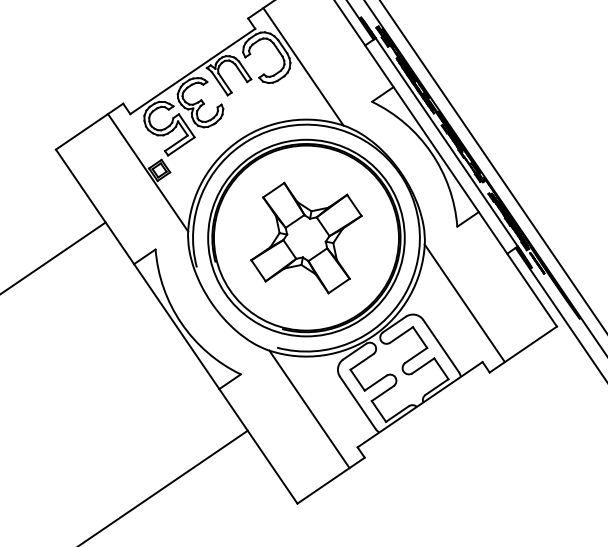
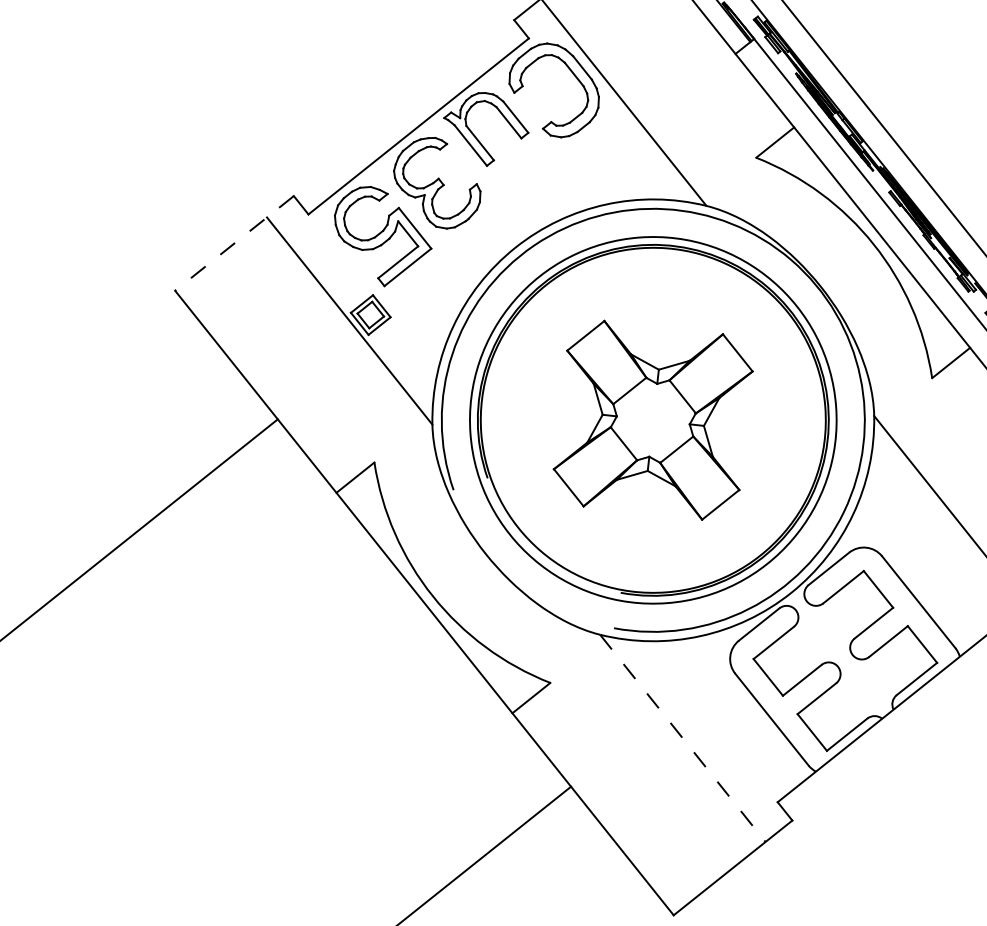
line: (89, 126) -> (234, 243), solid -> dashed
line: (309, 409) -> (682, 738), solid -> dashed

